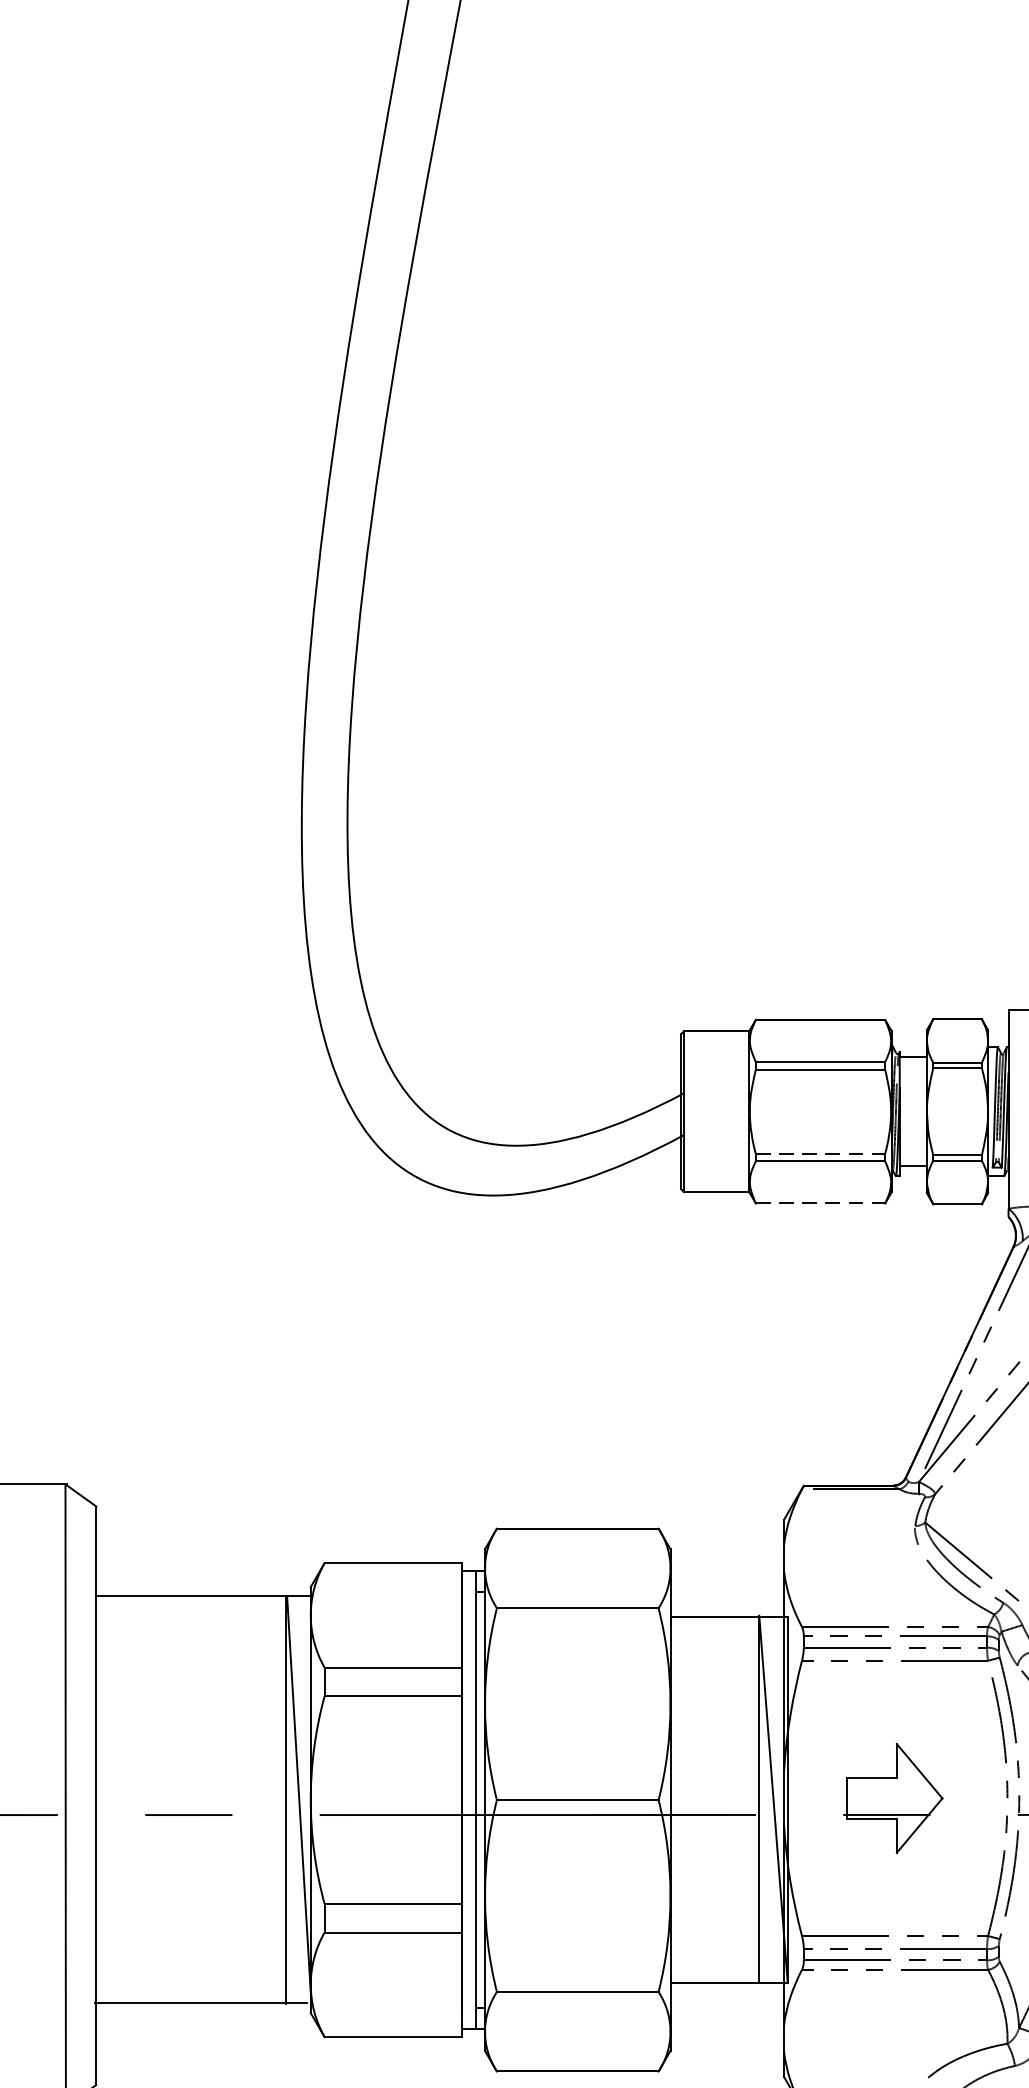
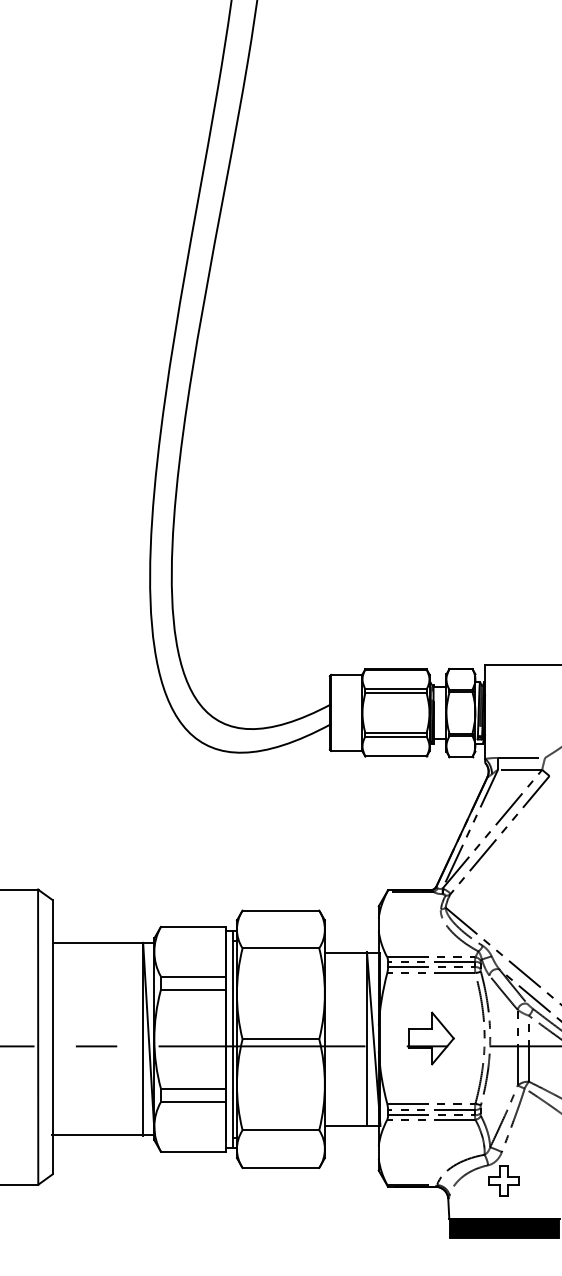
line: (819, 1152) -> (395, 732), dashed -> solid
line: (819, 1203) -> (395, 756), dashed -> solid

